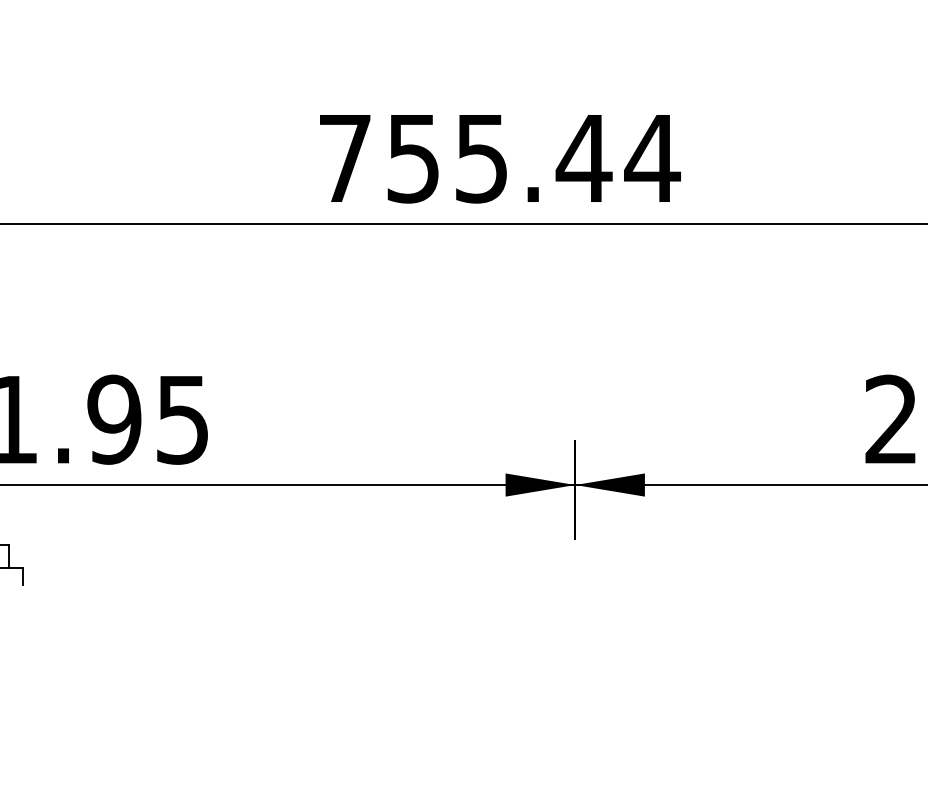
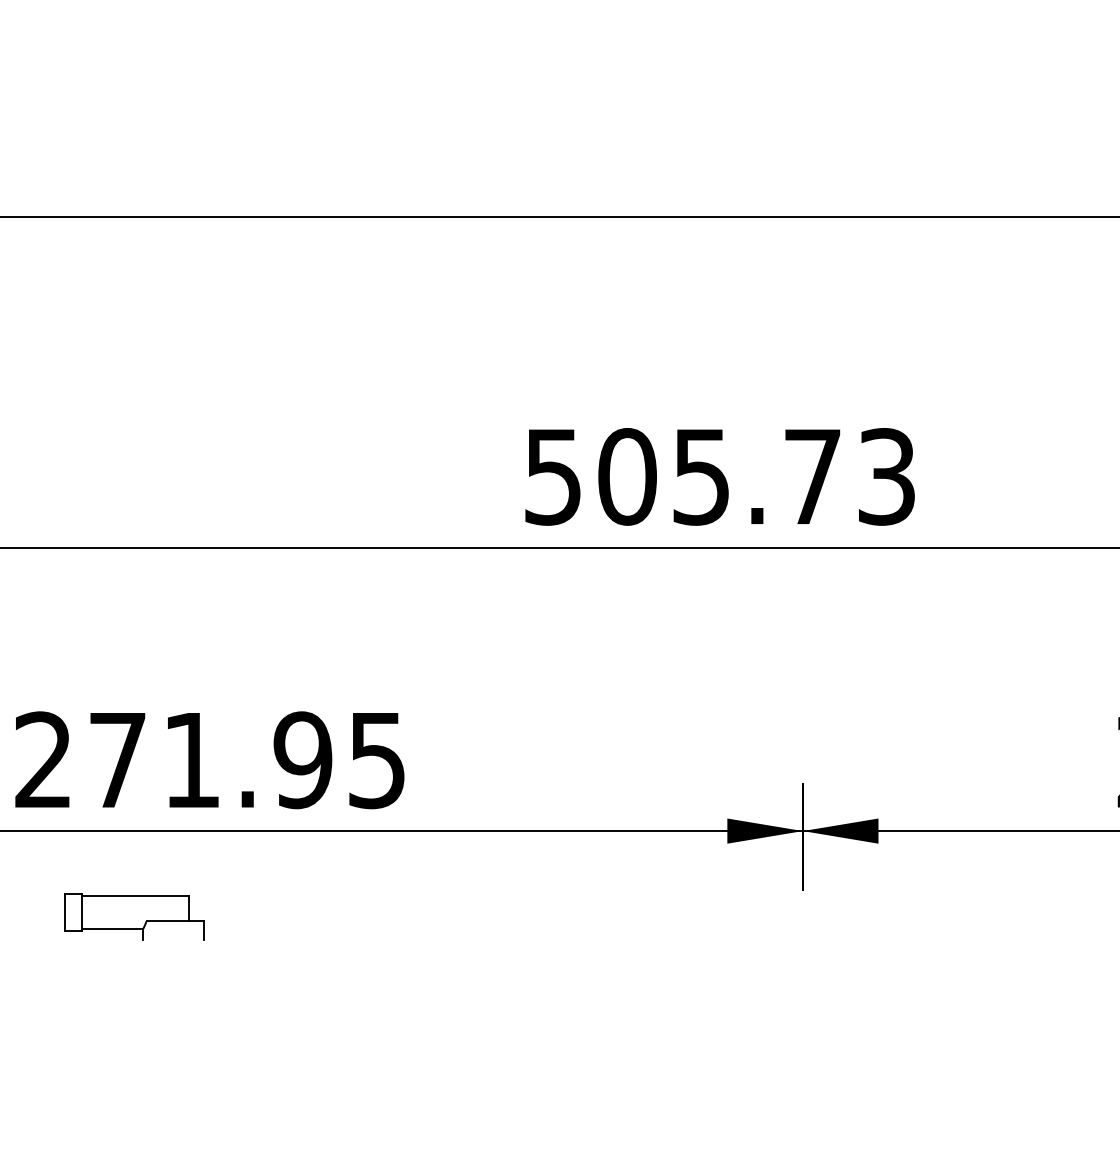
text: (500, 158) -> (721, 476), 755.44 -> 505.73

